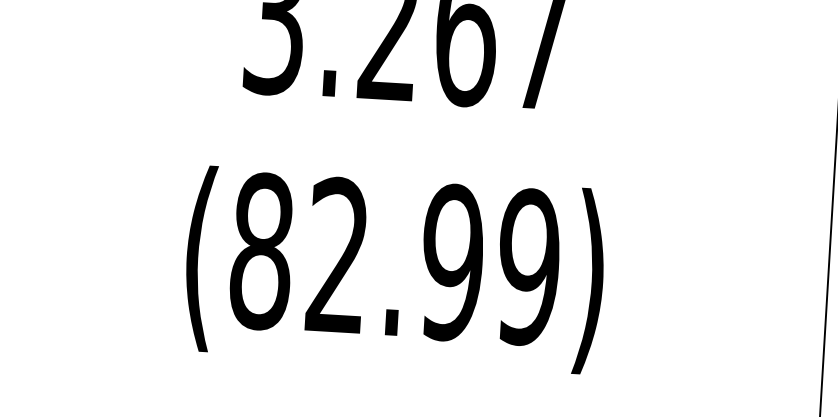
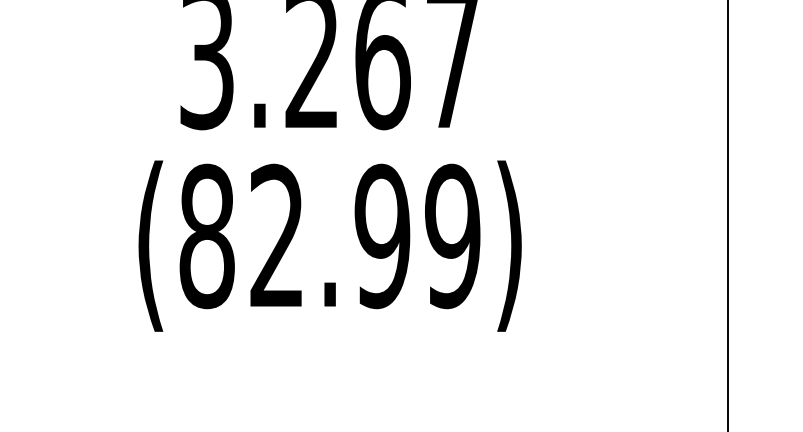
text: (394, 269) -> (329, 245), moved

